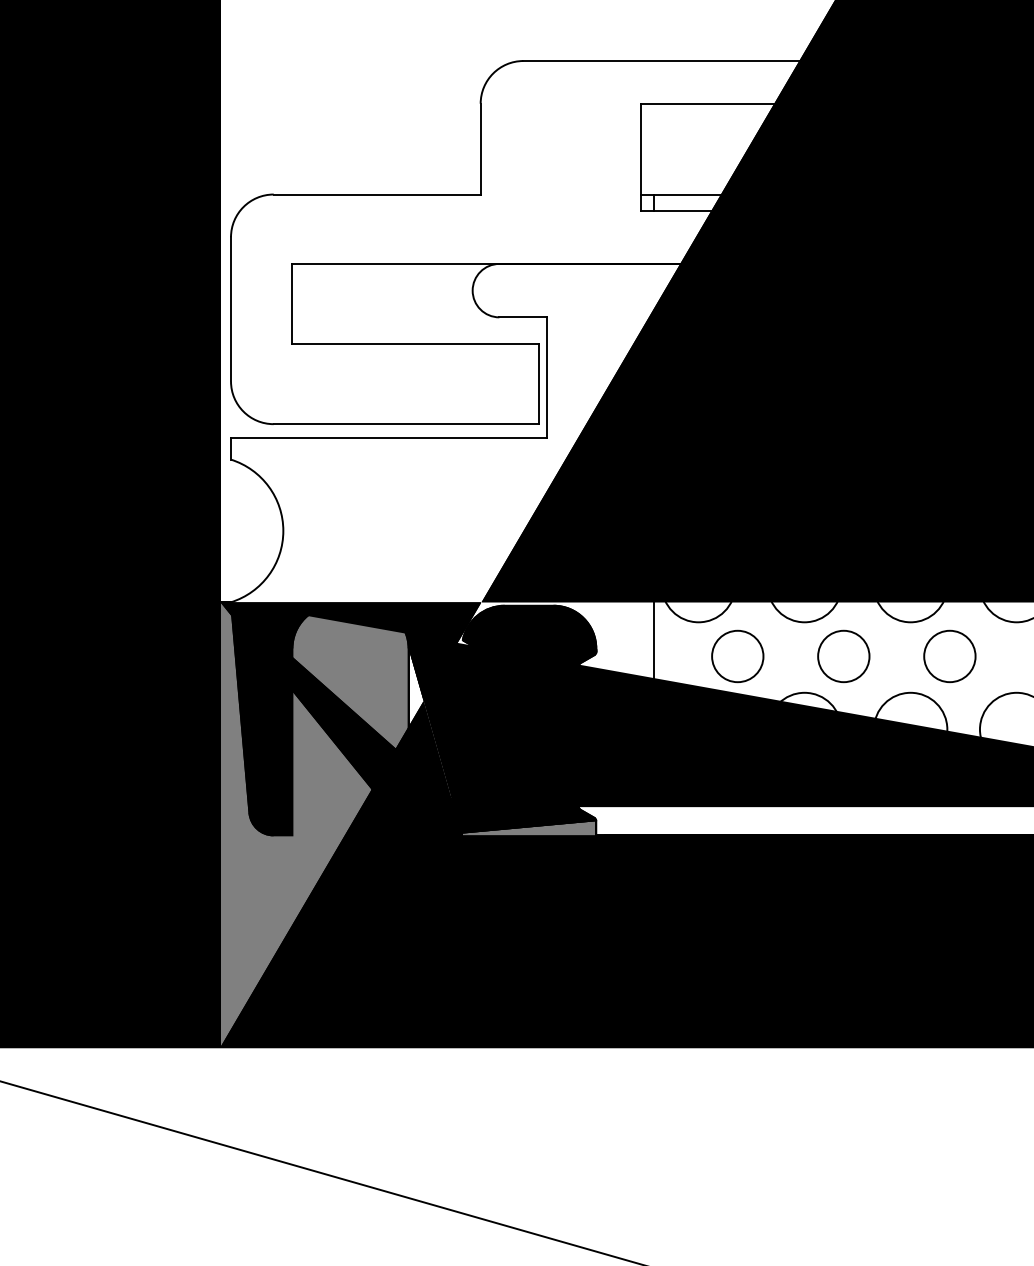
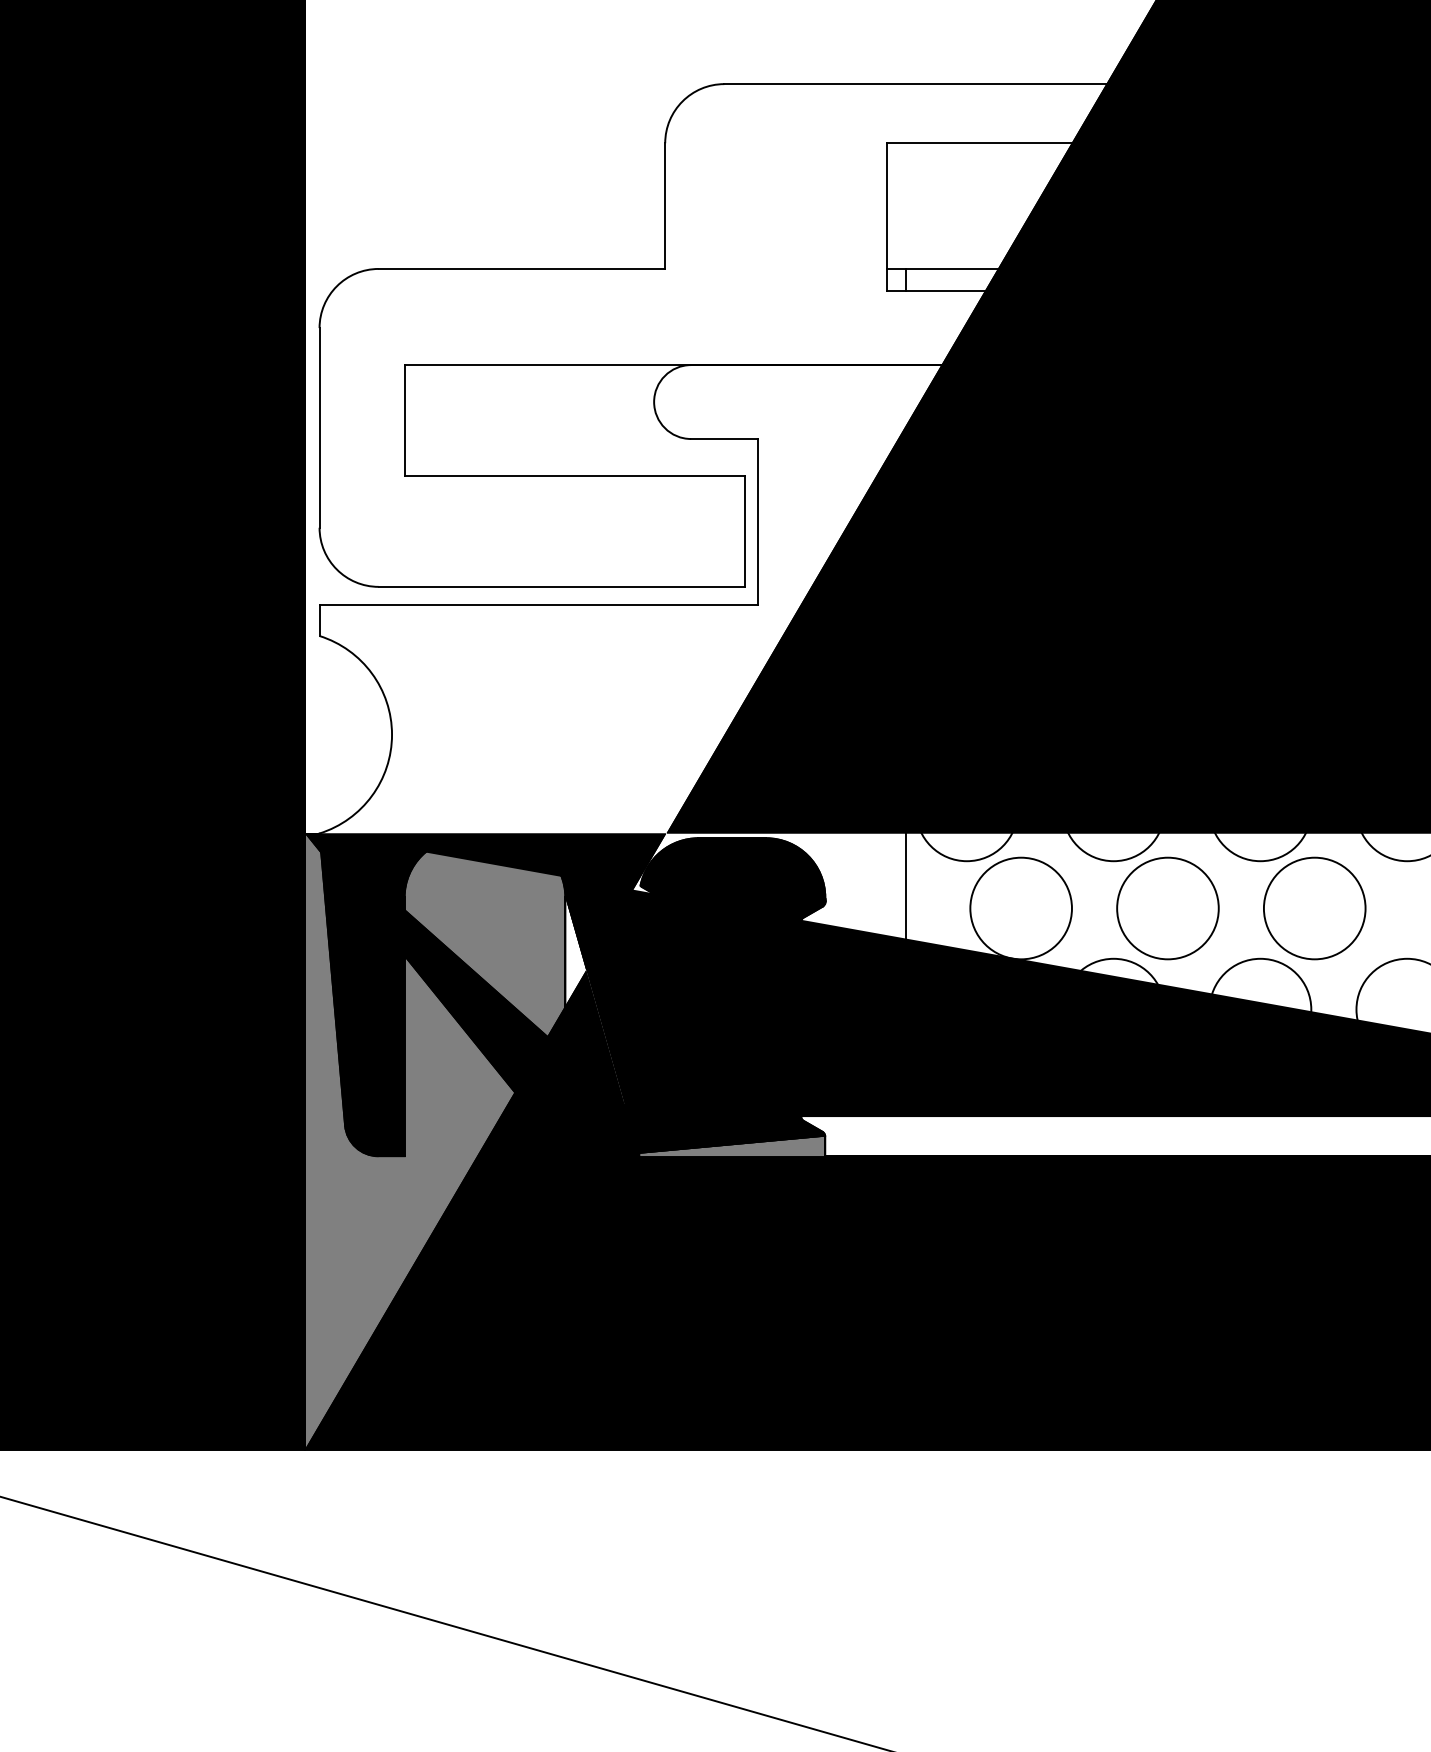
circle: (737, 656) -> (1020, 908), size x1.43
circle: (843, 656) -> (1167, 908), size x1.43
circle: (949, 656) -> (1314, 908), size x1.43

